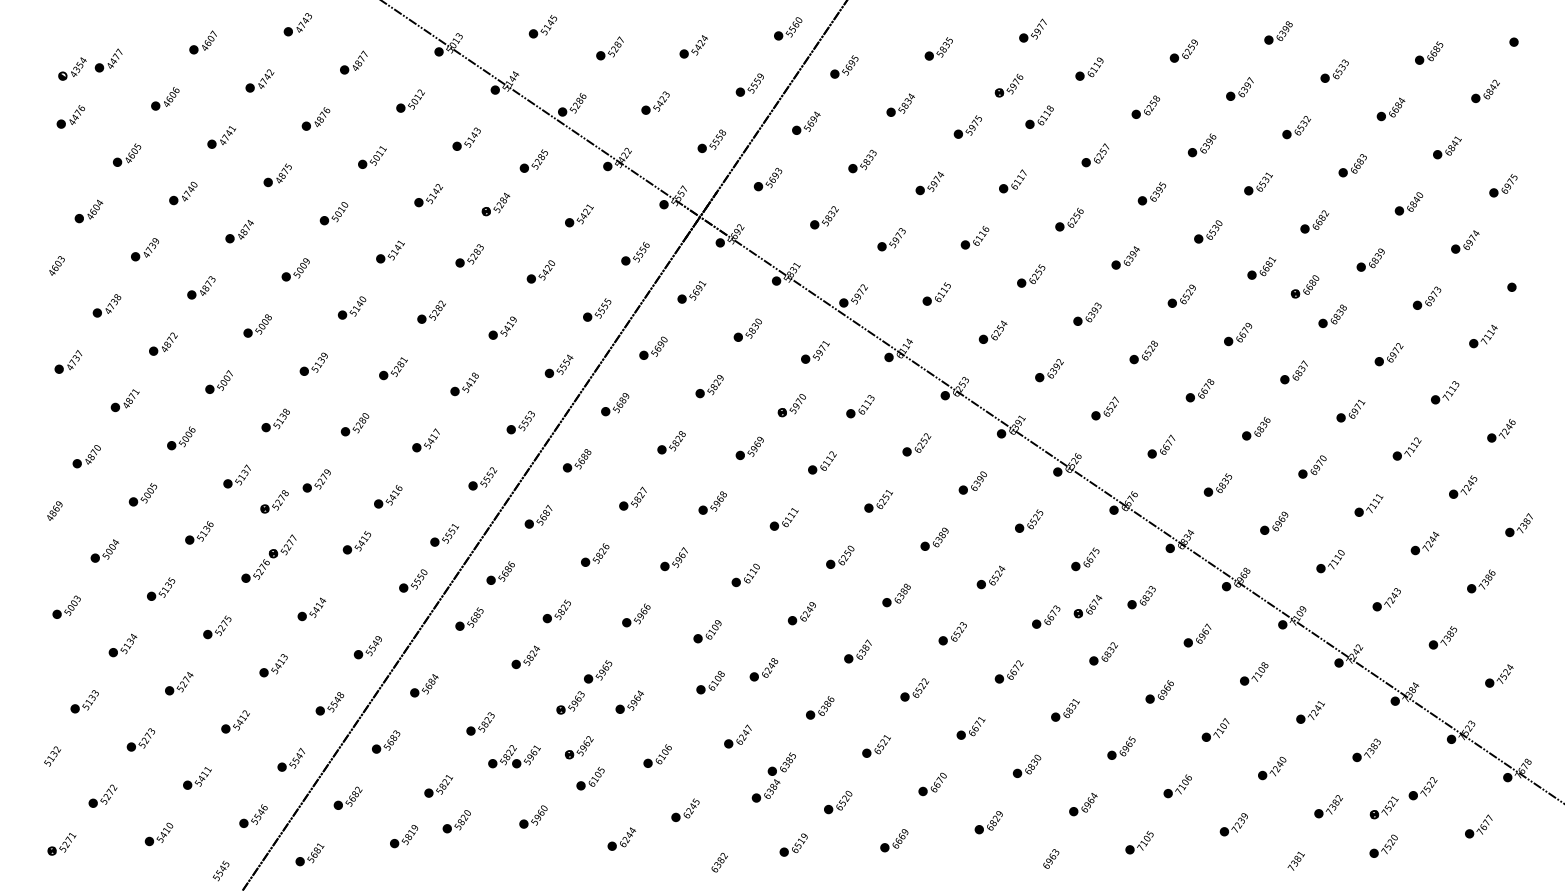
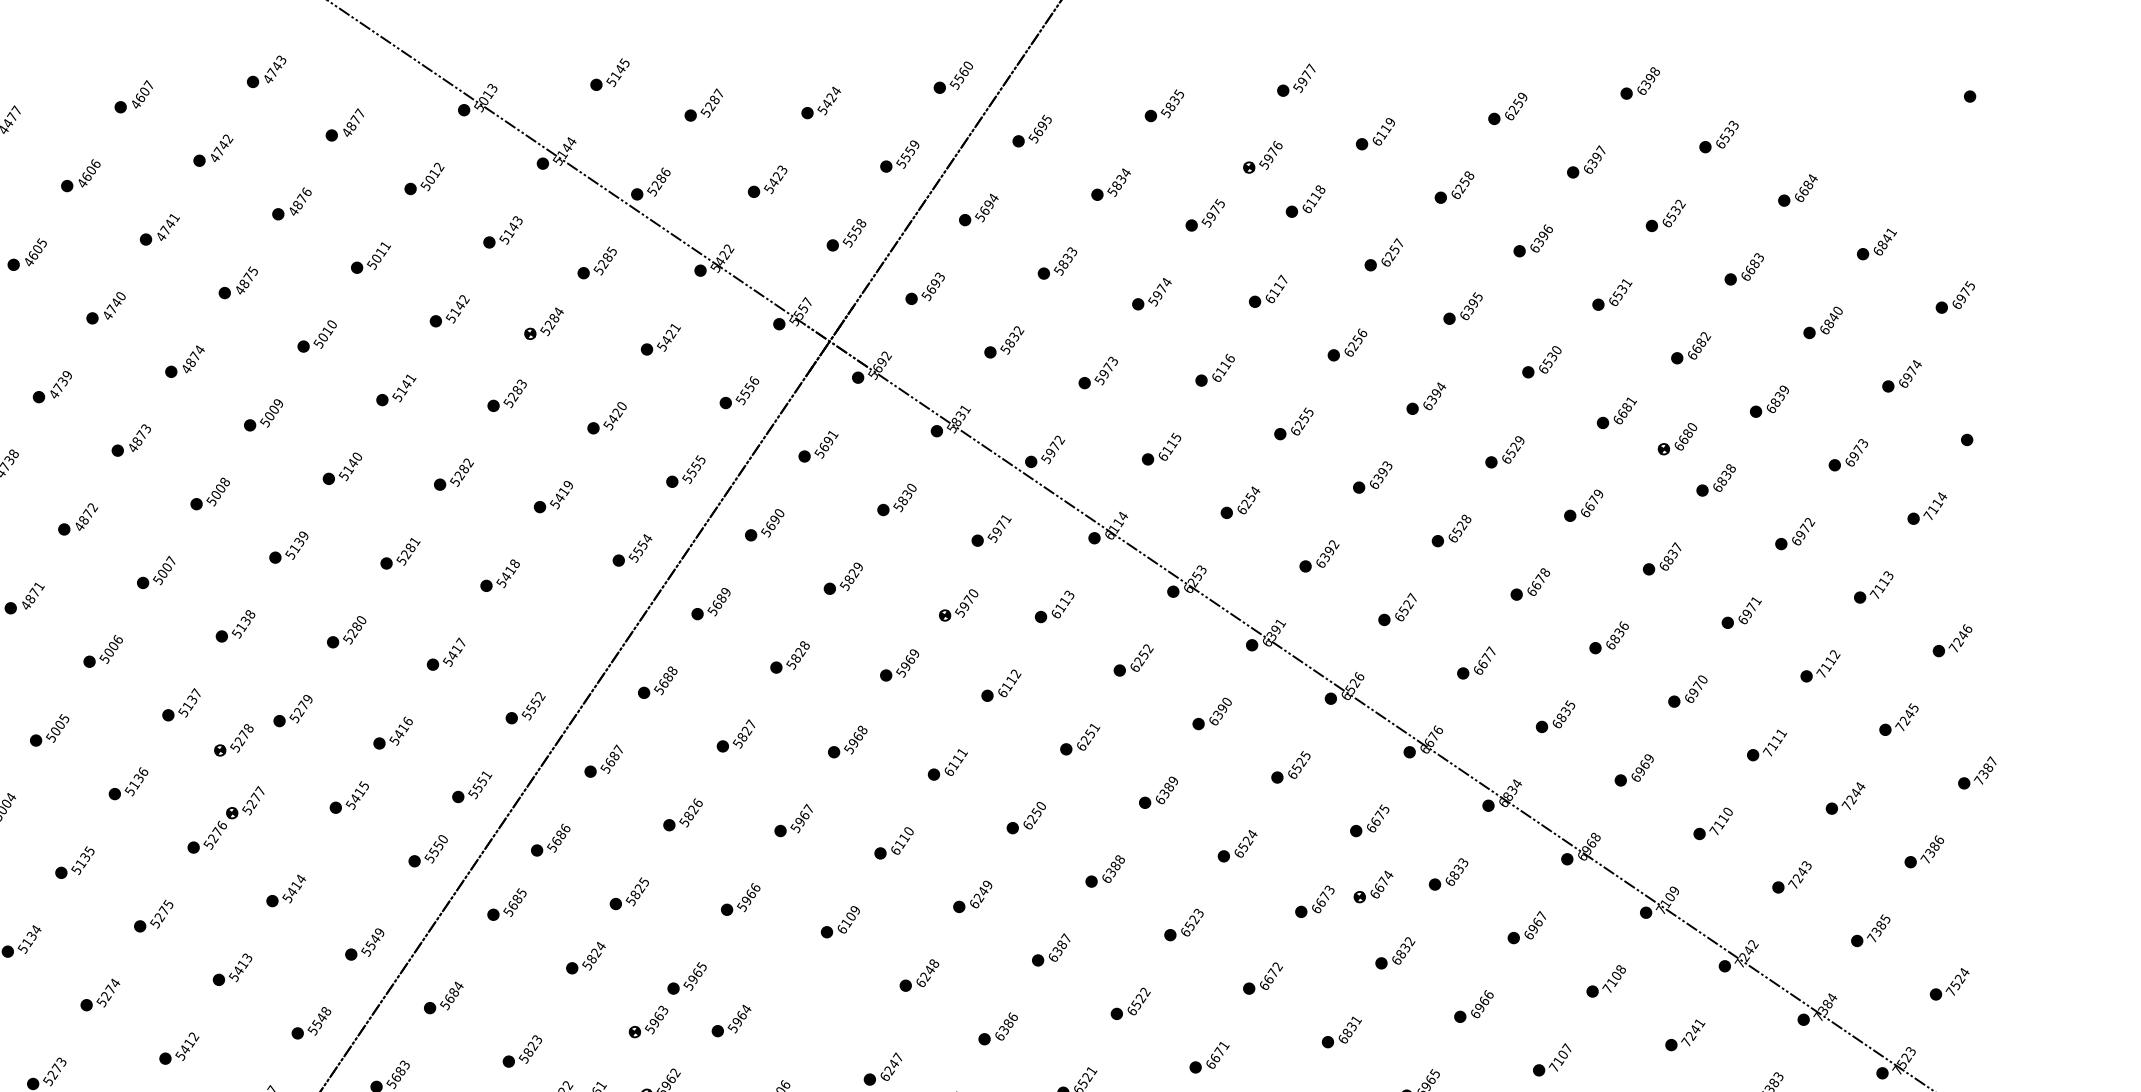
part: (1429, 52) -> (1851, 110), removed
part: (1485, 90) -> (1930, 164), removed
part: (520, 422) -> (578, 629), removed
part: (710, 682) -> (844, 993), removed

